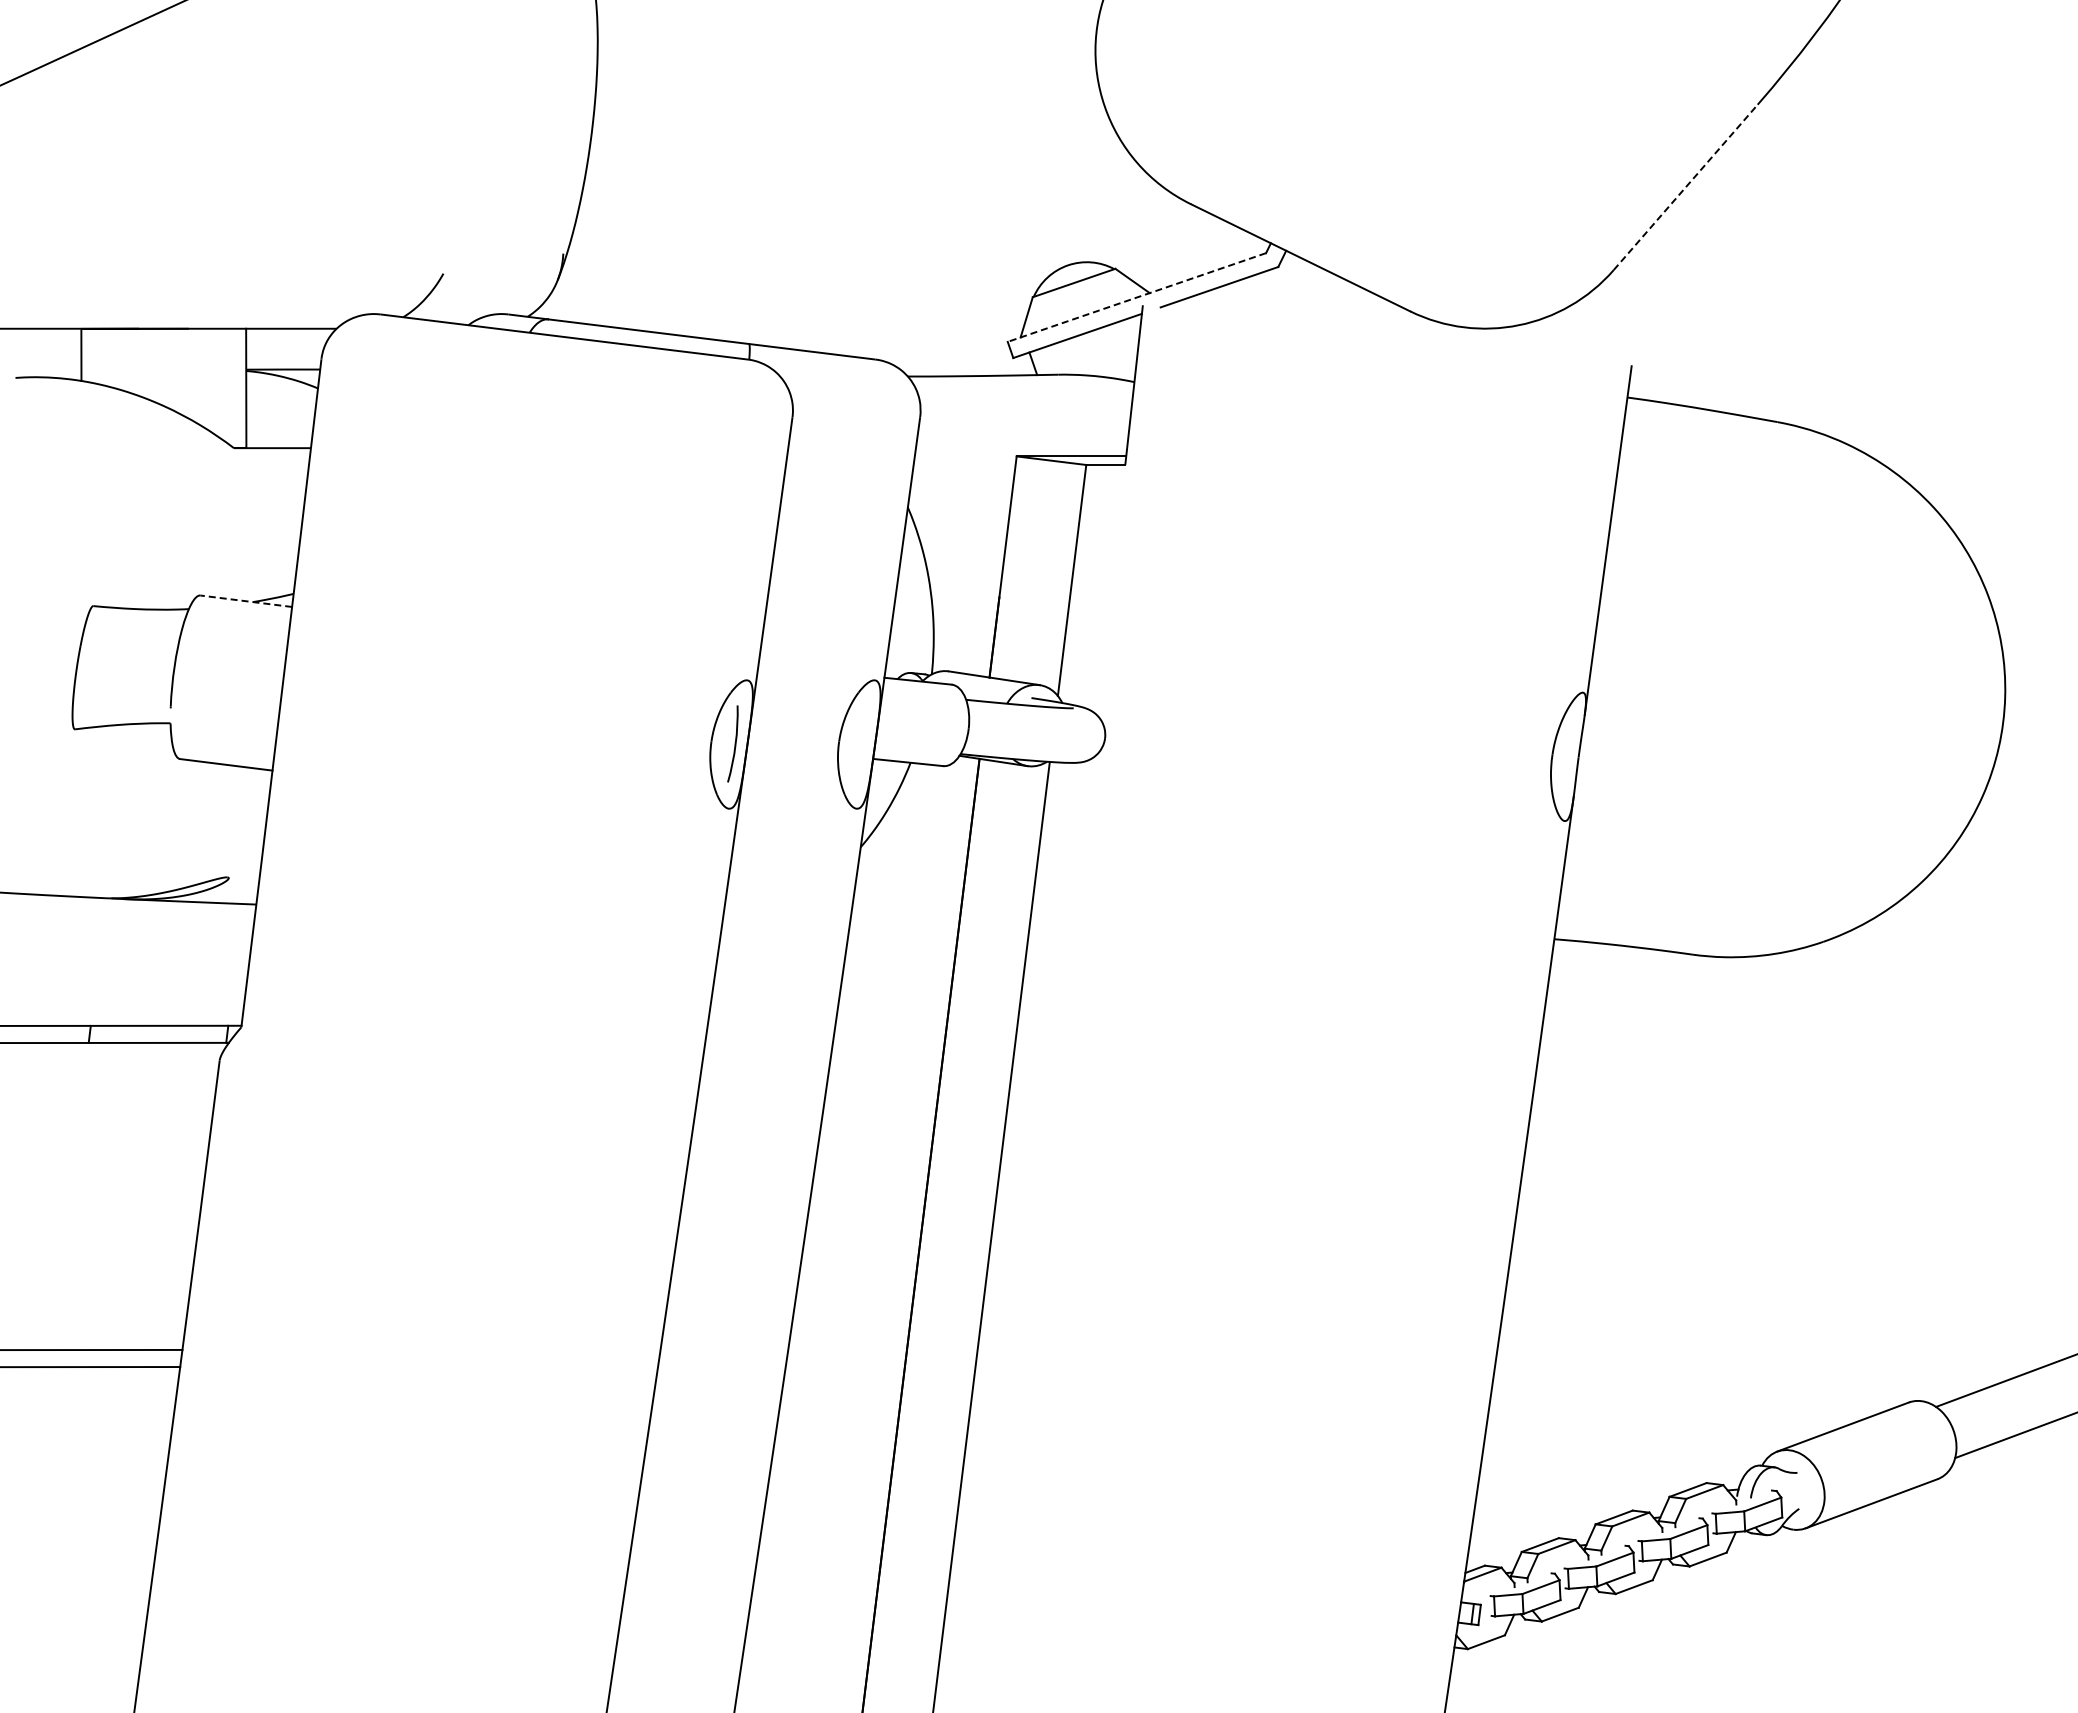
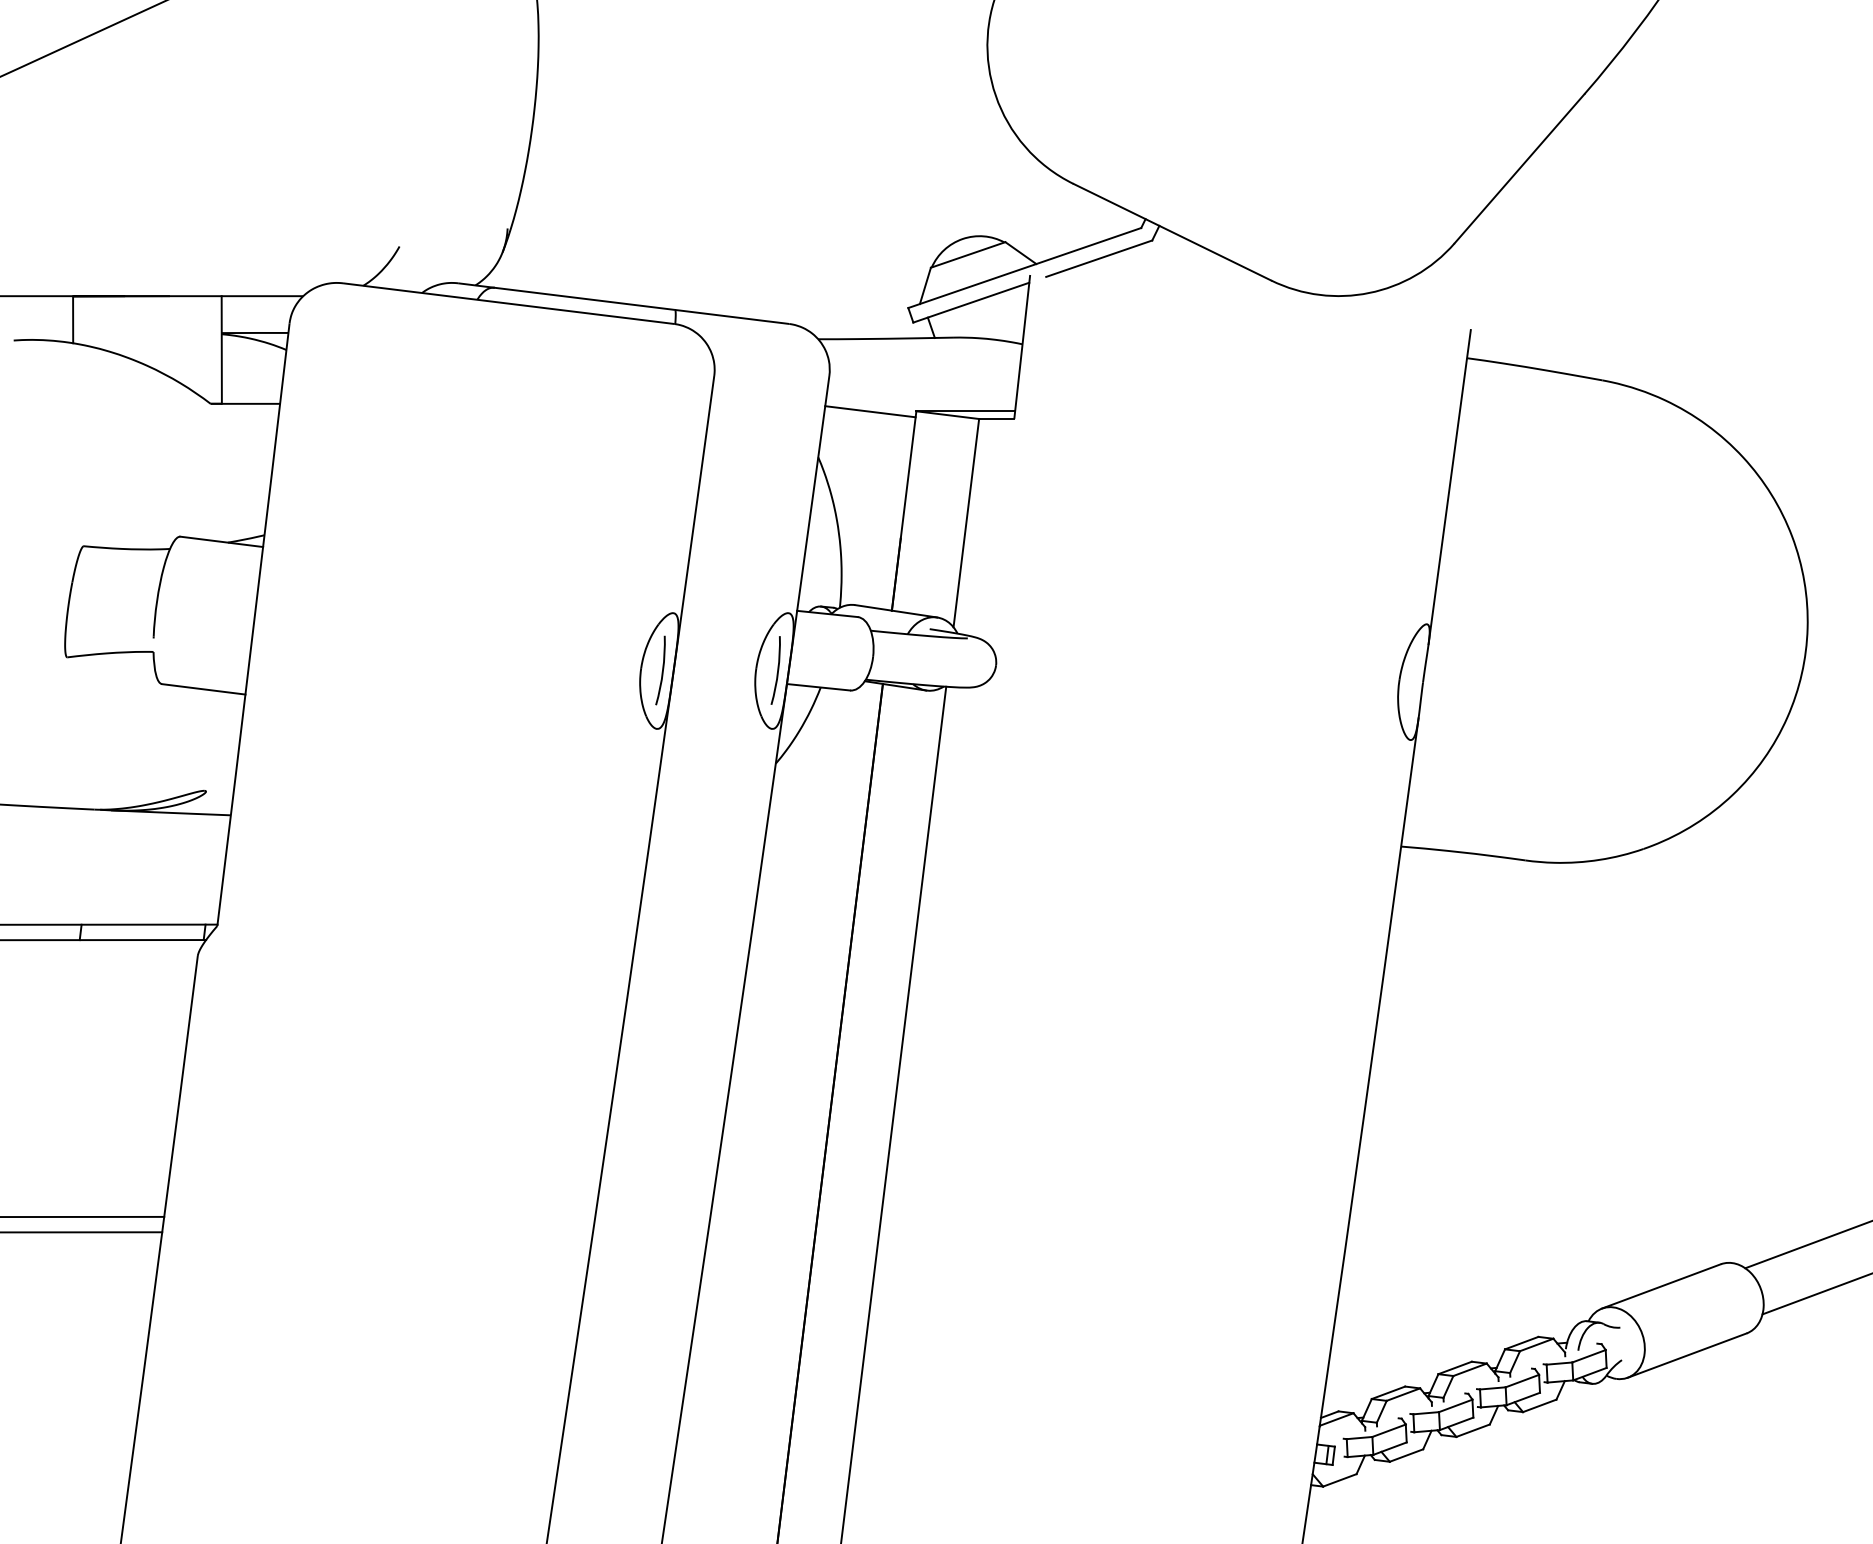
line: (1685, 187) -> (1519, 168), dashed -> solid
line: (1136, 297) -> (1024, 268), dashed -> solid
line: (965, 456) -> (870, 411), added
line: (245, 601) -> (221, 542), dashed -> solid
arc: (862, 743) -> (777, 670), added

